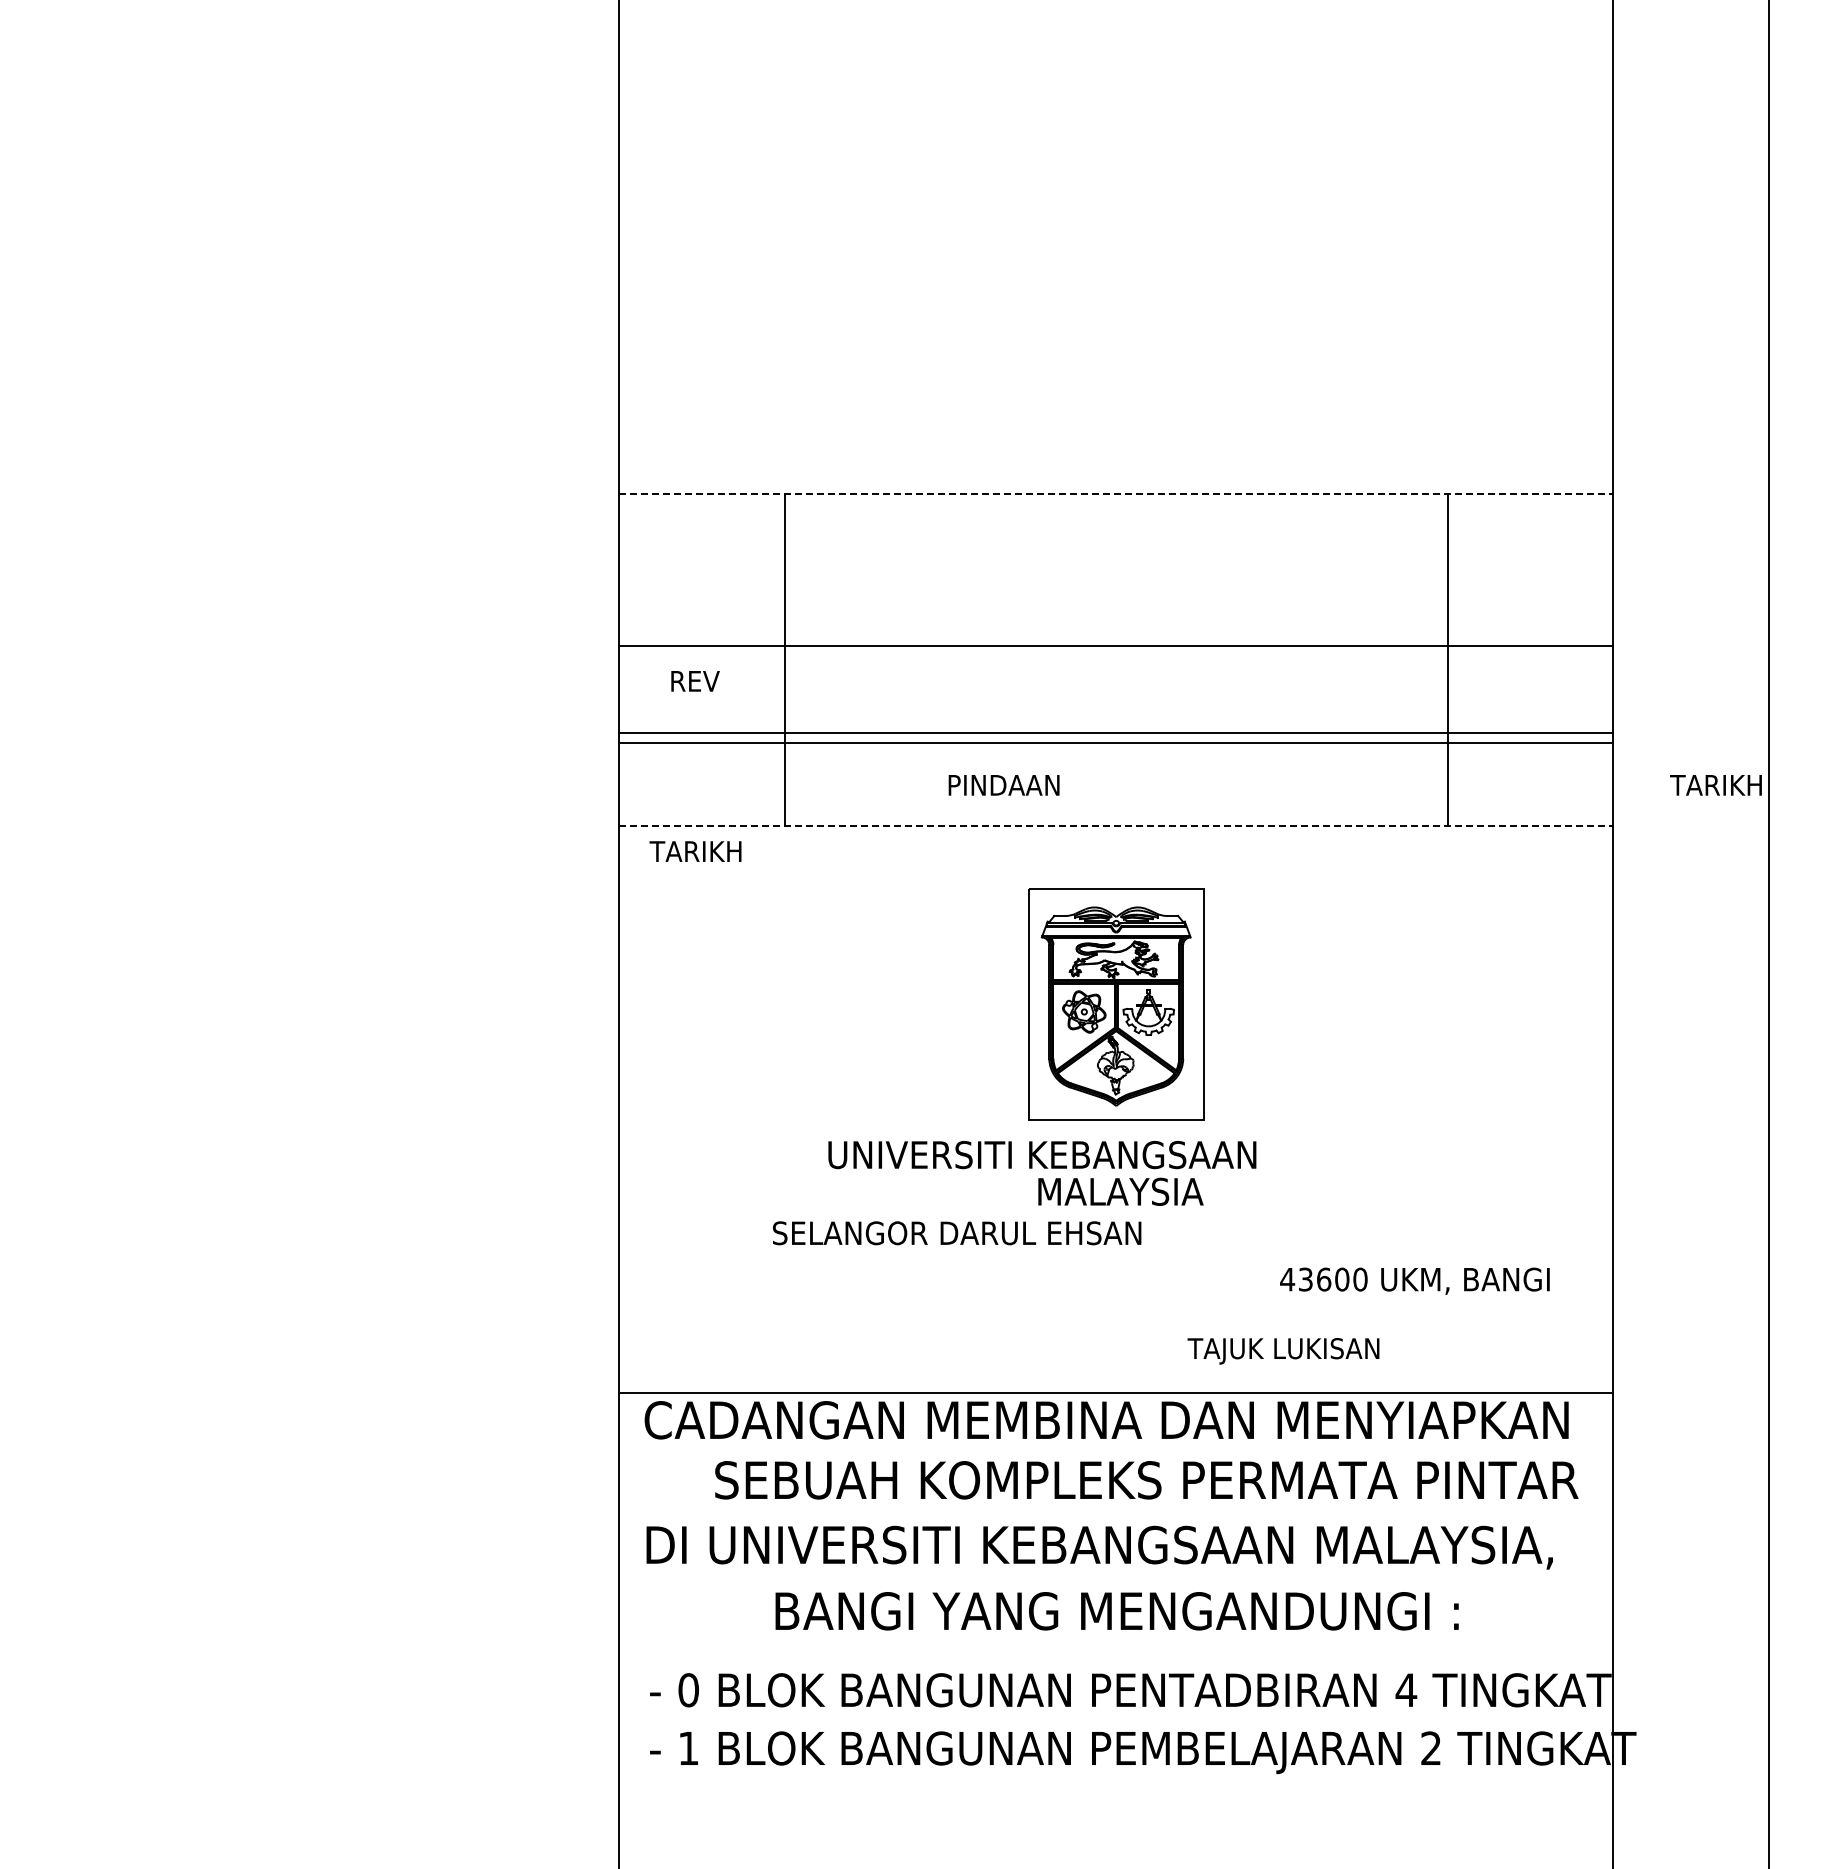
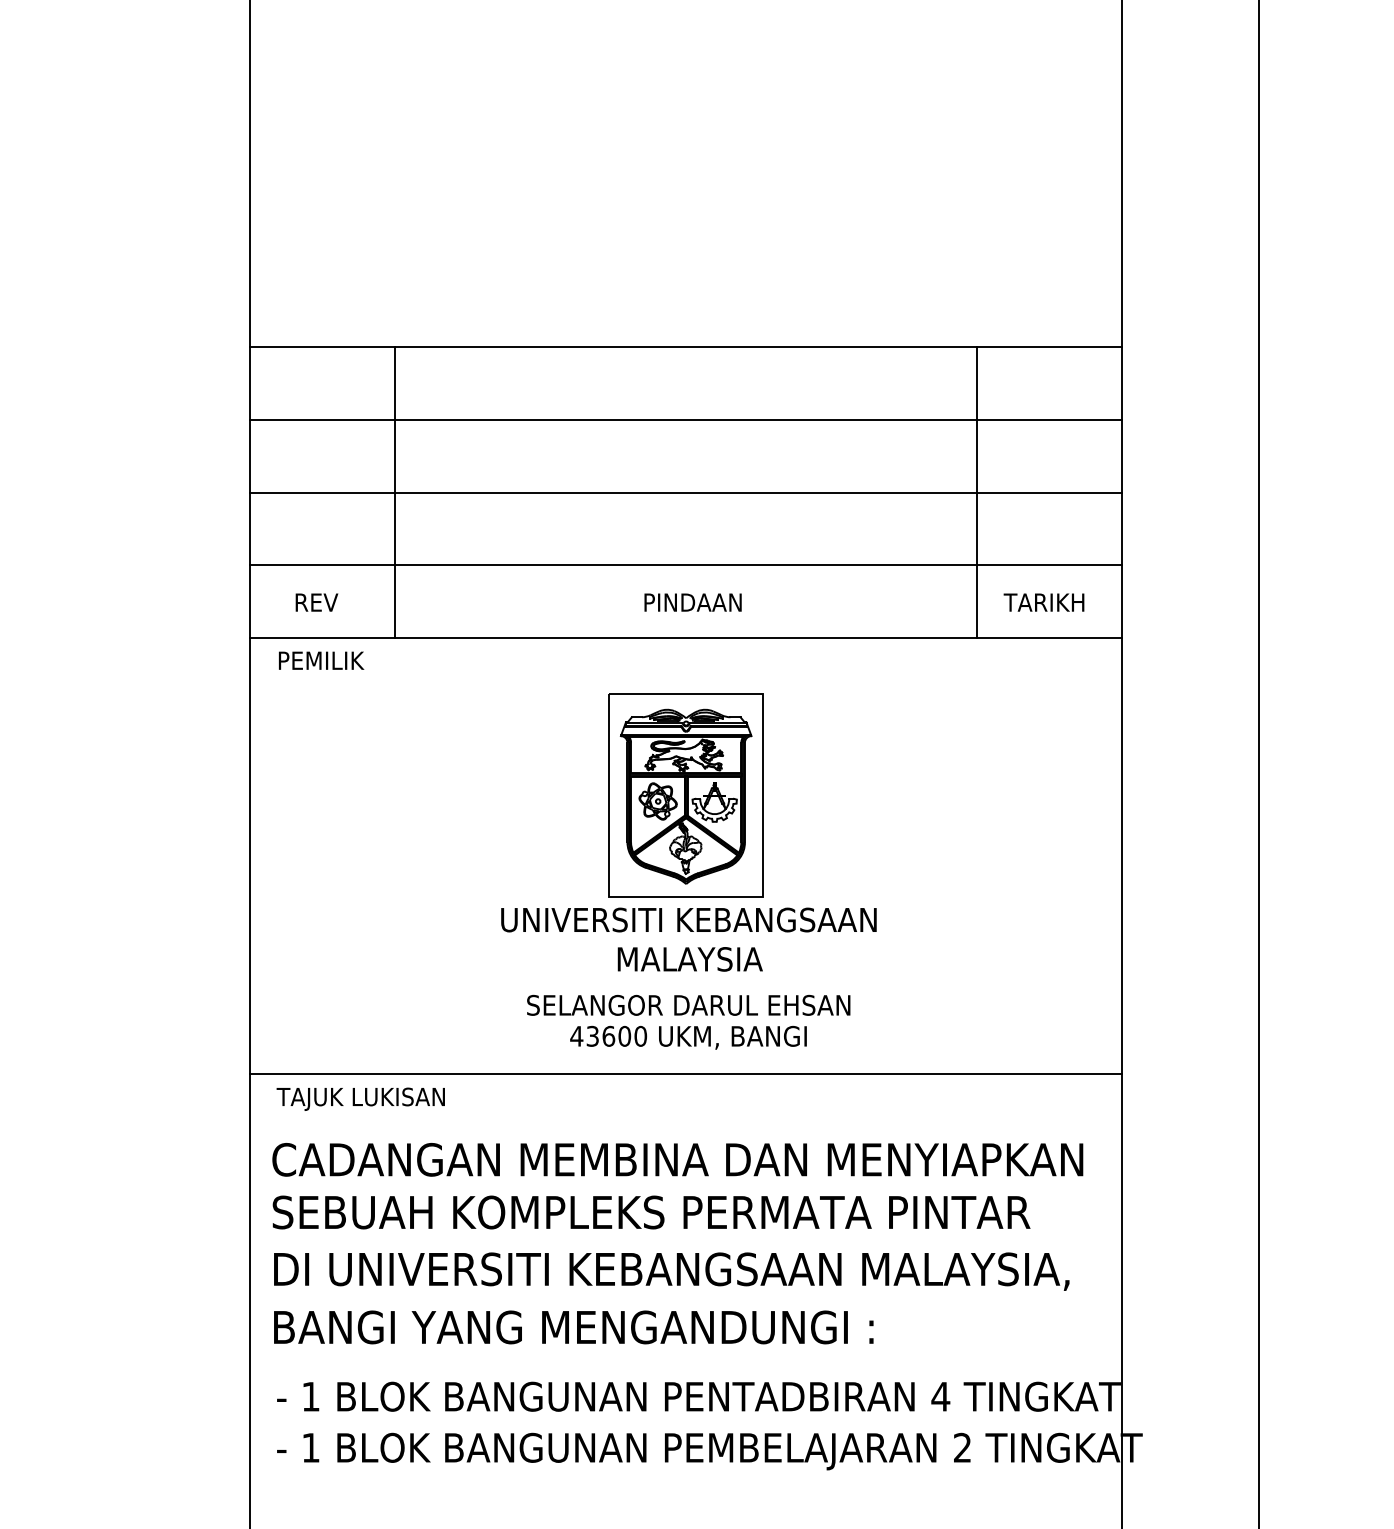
line: (1116, 494) -> (686, 347), dashed -> solid
line: (1116, 646) -> (686, 420), moved
text: (695, 681) -> (316, 602), moved
line: (1116, 733) -> (686, 493), moved
text: (1003, 785) -> (692, 602), moved
text: (1715, 785) -> (1043, 602), moved
line: (1116, 825) -> (686, 637), dashed -> solid
text: (699, 851) -> (320, 660), TARIKH -> PEMILIK
text: (1042, 1155) -> (689, 920), moved
text: (957, 1233) -> (689, 1005), moved
text: (1414, 1280) -> (688, 1037), moved
text: (1283, 1351) -> (360, 1099), moved
line: (1116, 1392) -> (686, 1074), moved
text: (1146, 1480) -> (651, 1212), moved
text: (1116, 1611) -> (573, 1327), moved
text: (688, 1690) -> (310, 1396), 0 -> 1

